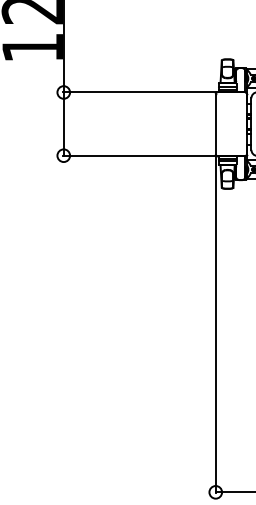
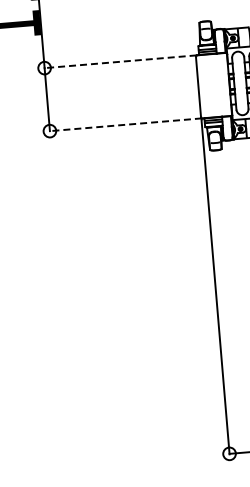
line: (139, 92) -> (120, 61), solid -> dashed
line: (139, 155) -> (125, 124), solid -> dashed

